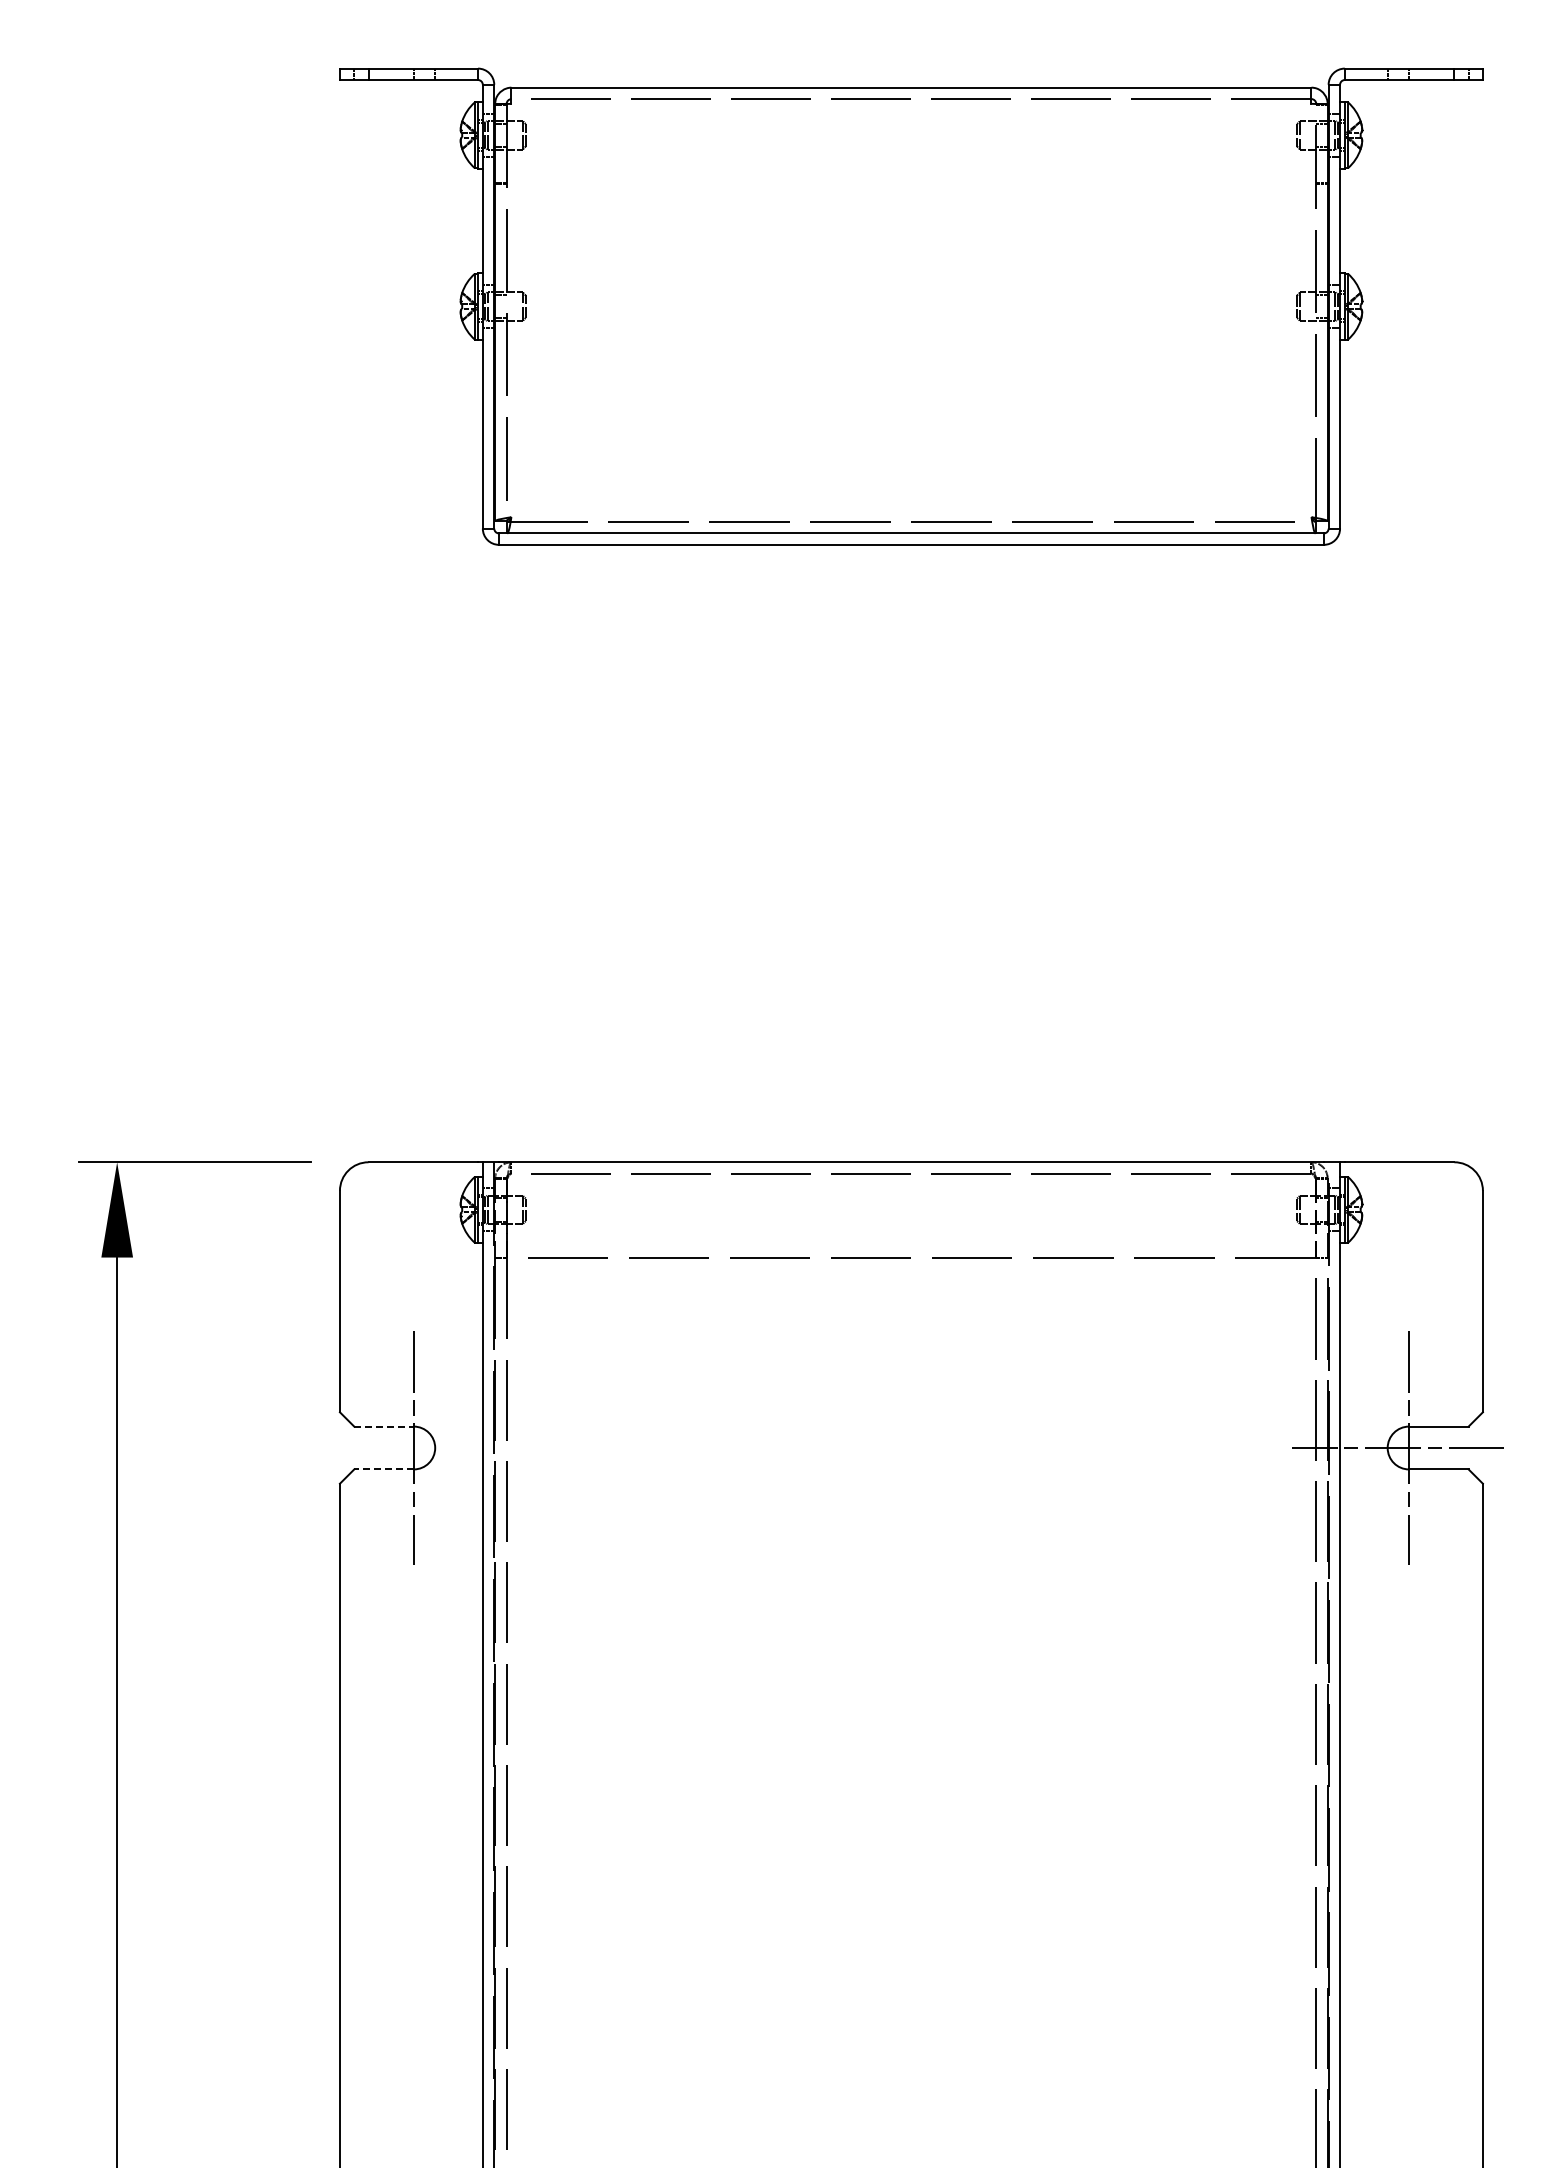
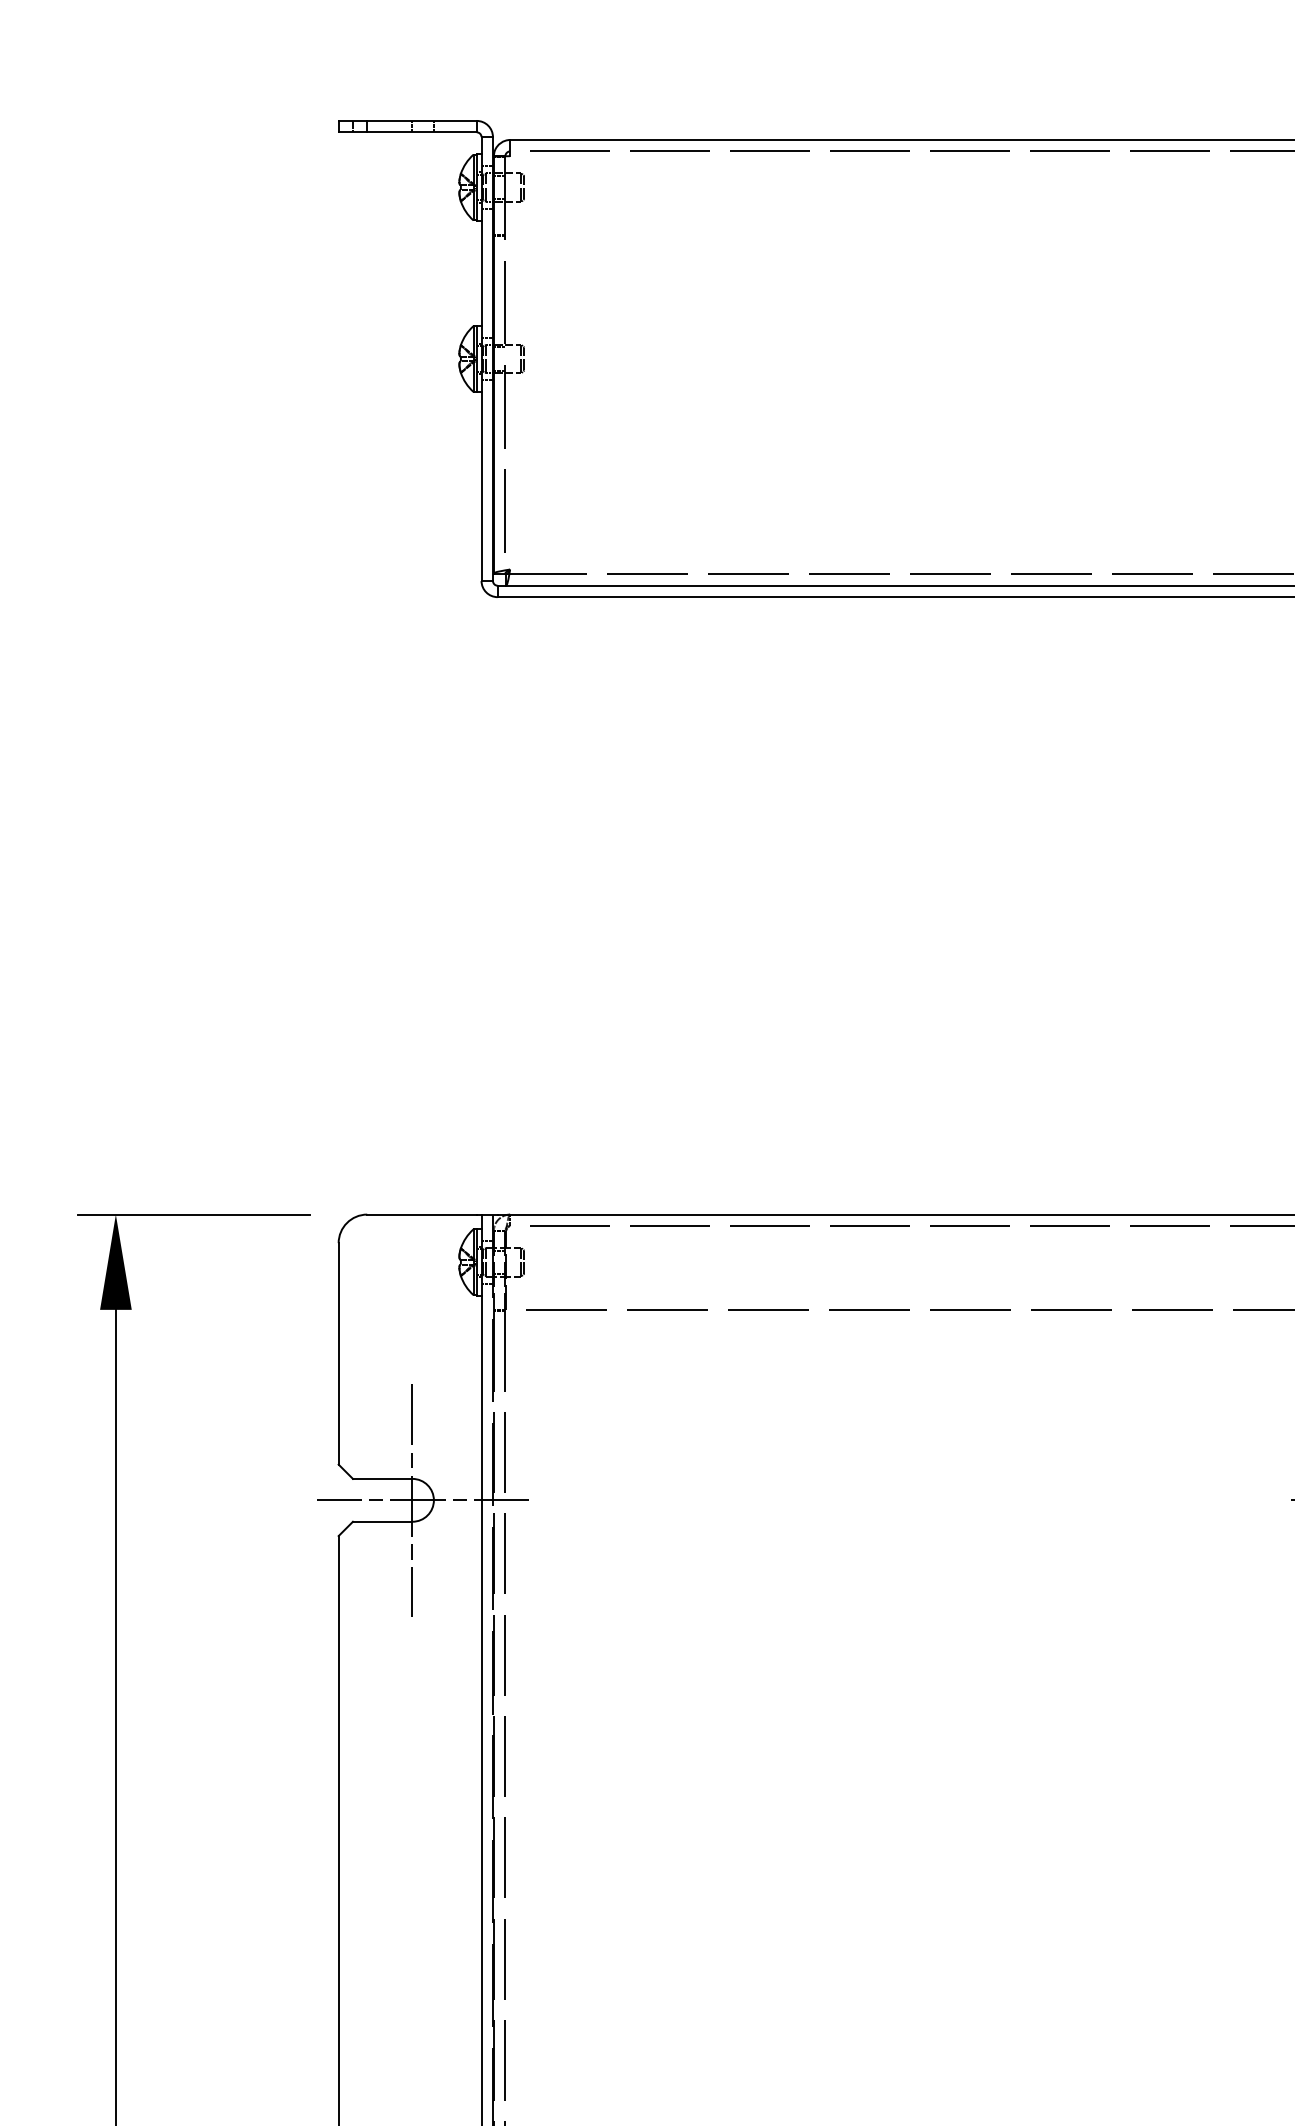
line: (384, 1426) -> (383, 1478), dashed -> solid
line: (424, 1448) -> (423, 1500), added
line: (384, 1469) -> (383, 1521), dashed -> solid

